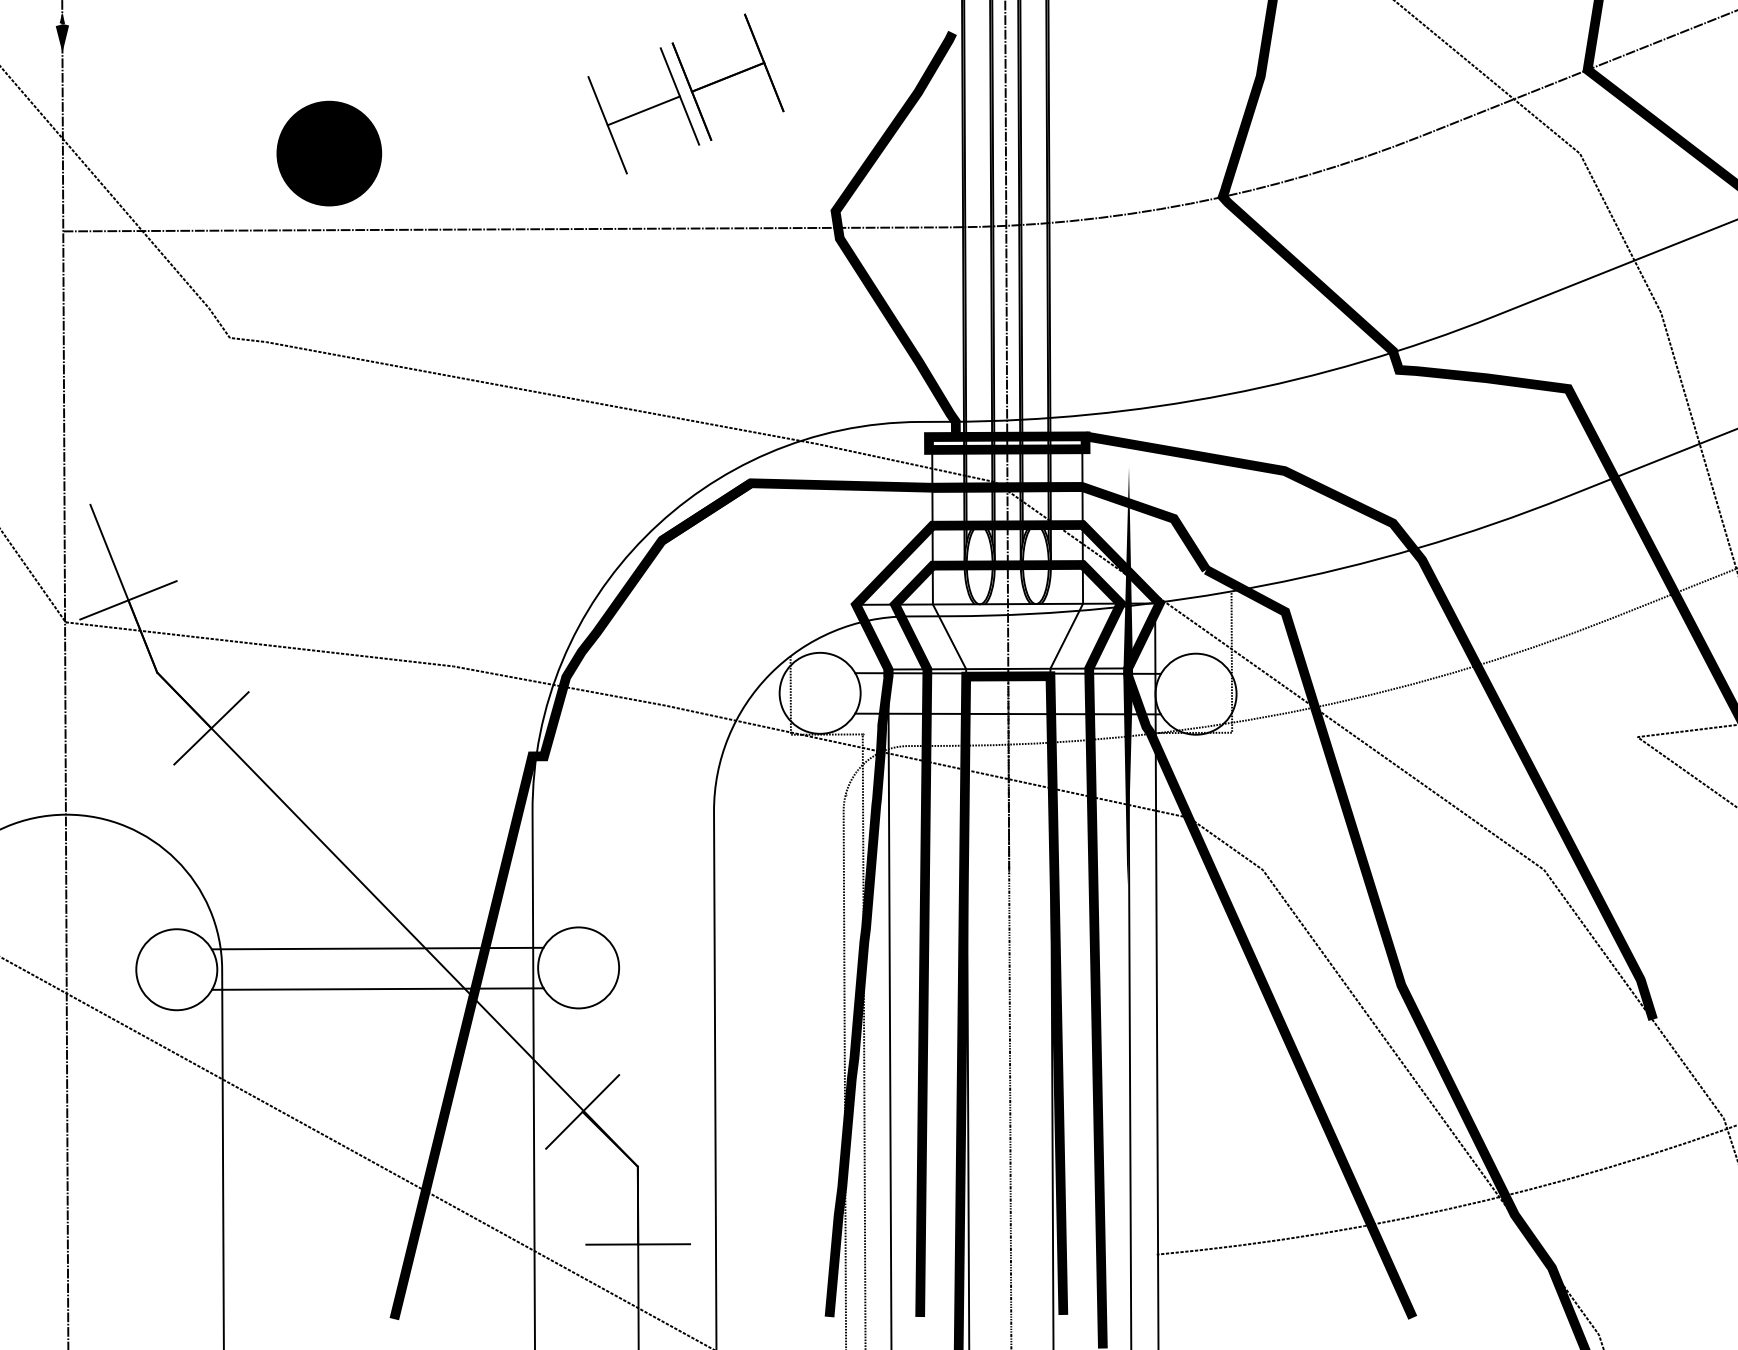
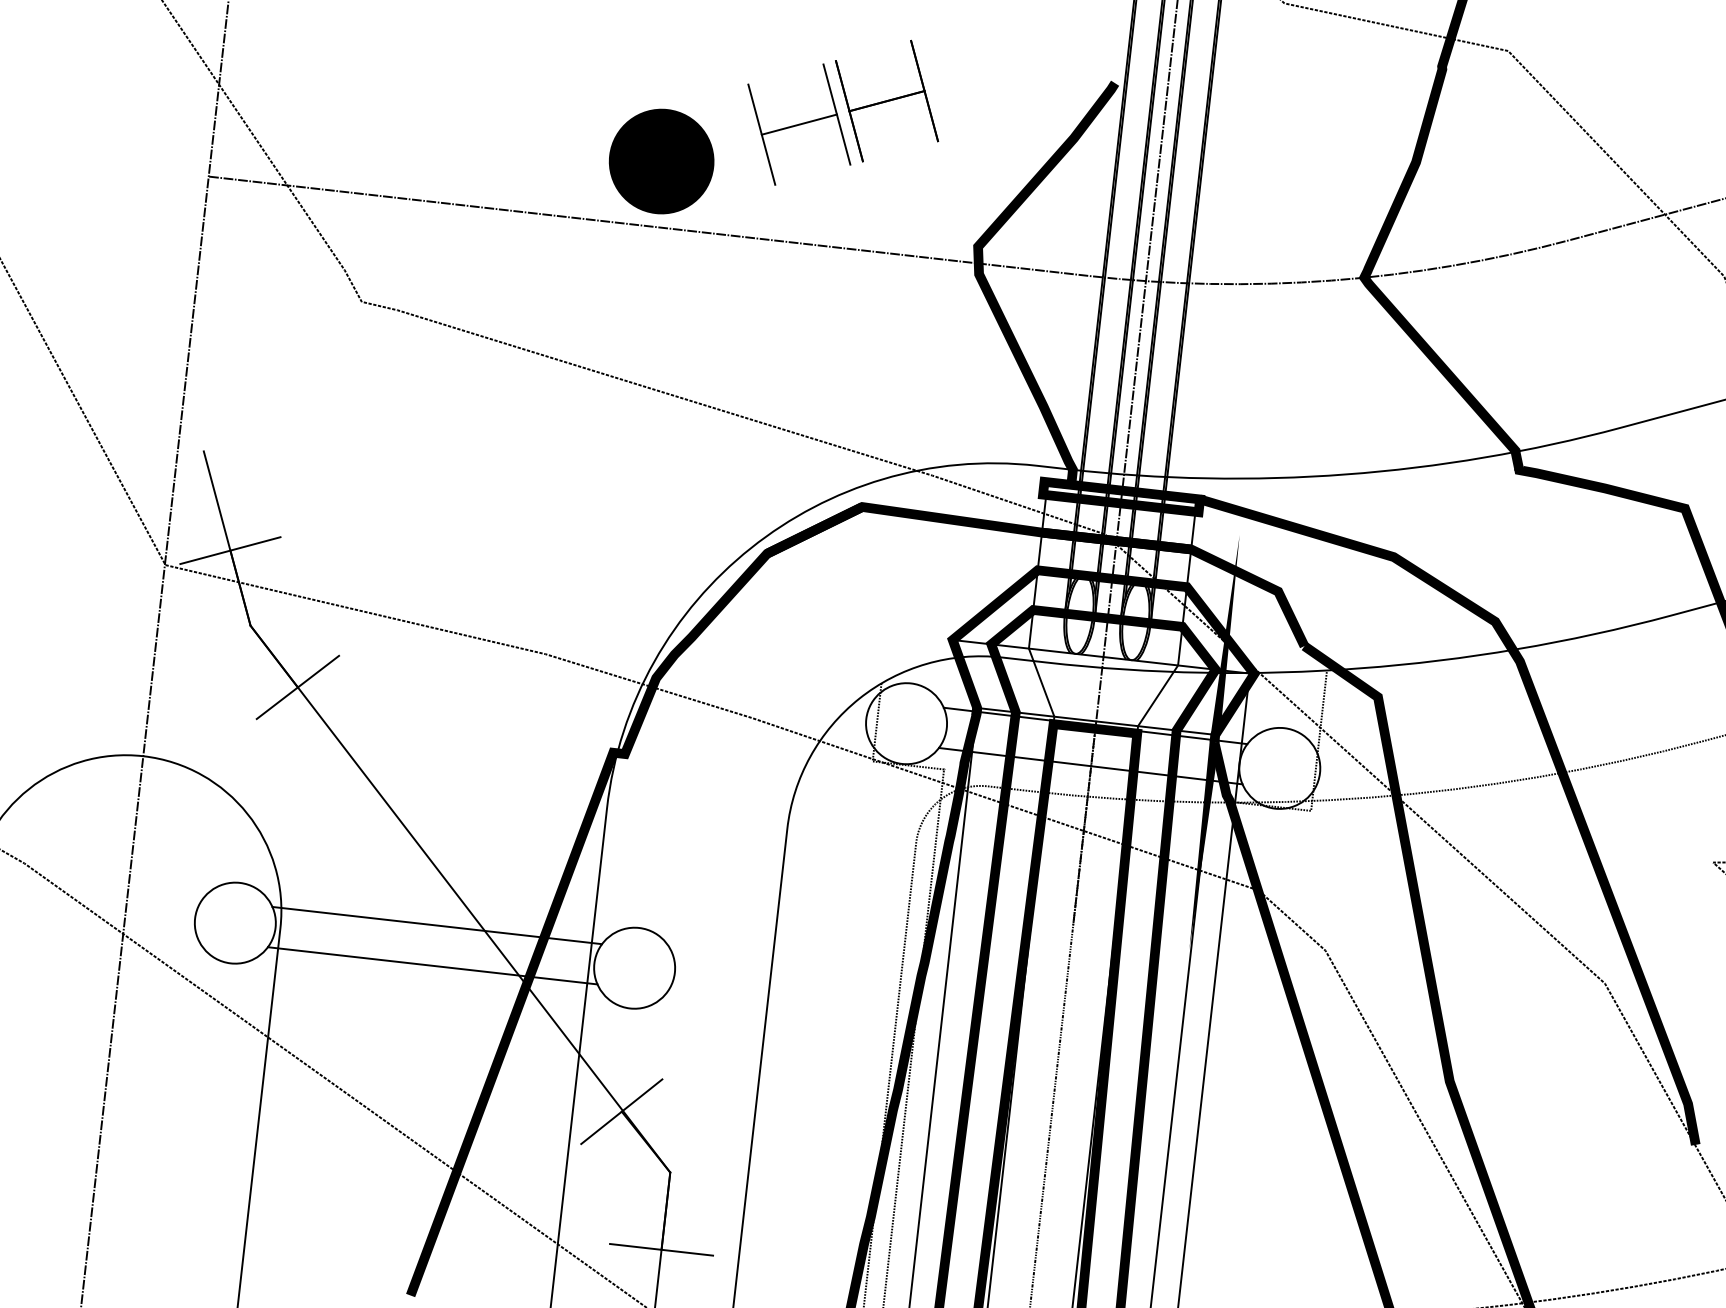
part: (329, 153) -> (661, 161), moved

